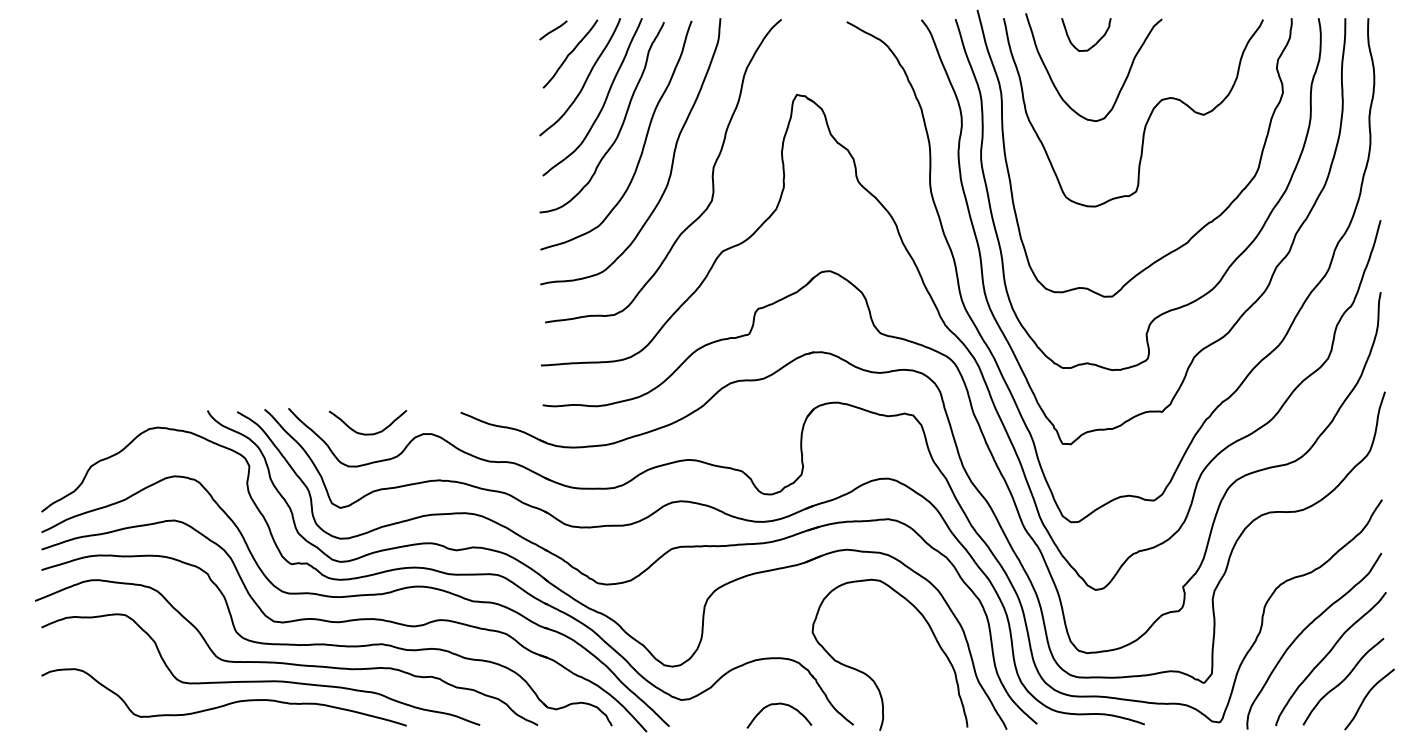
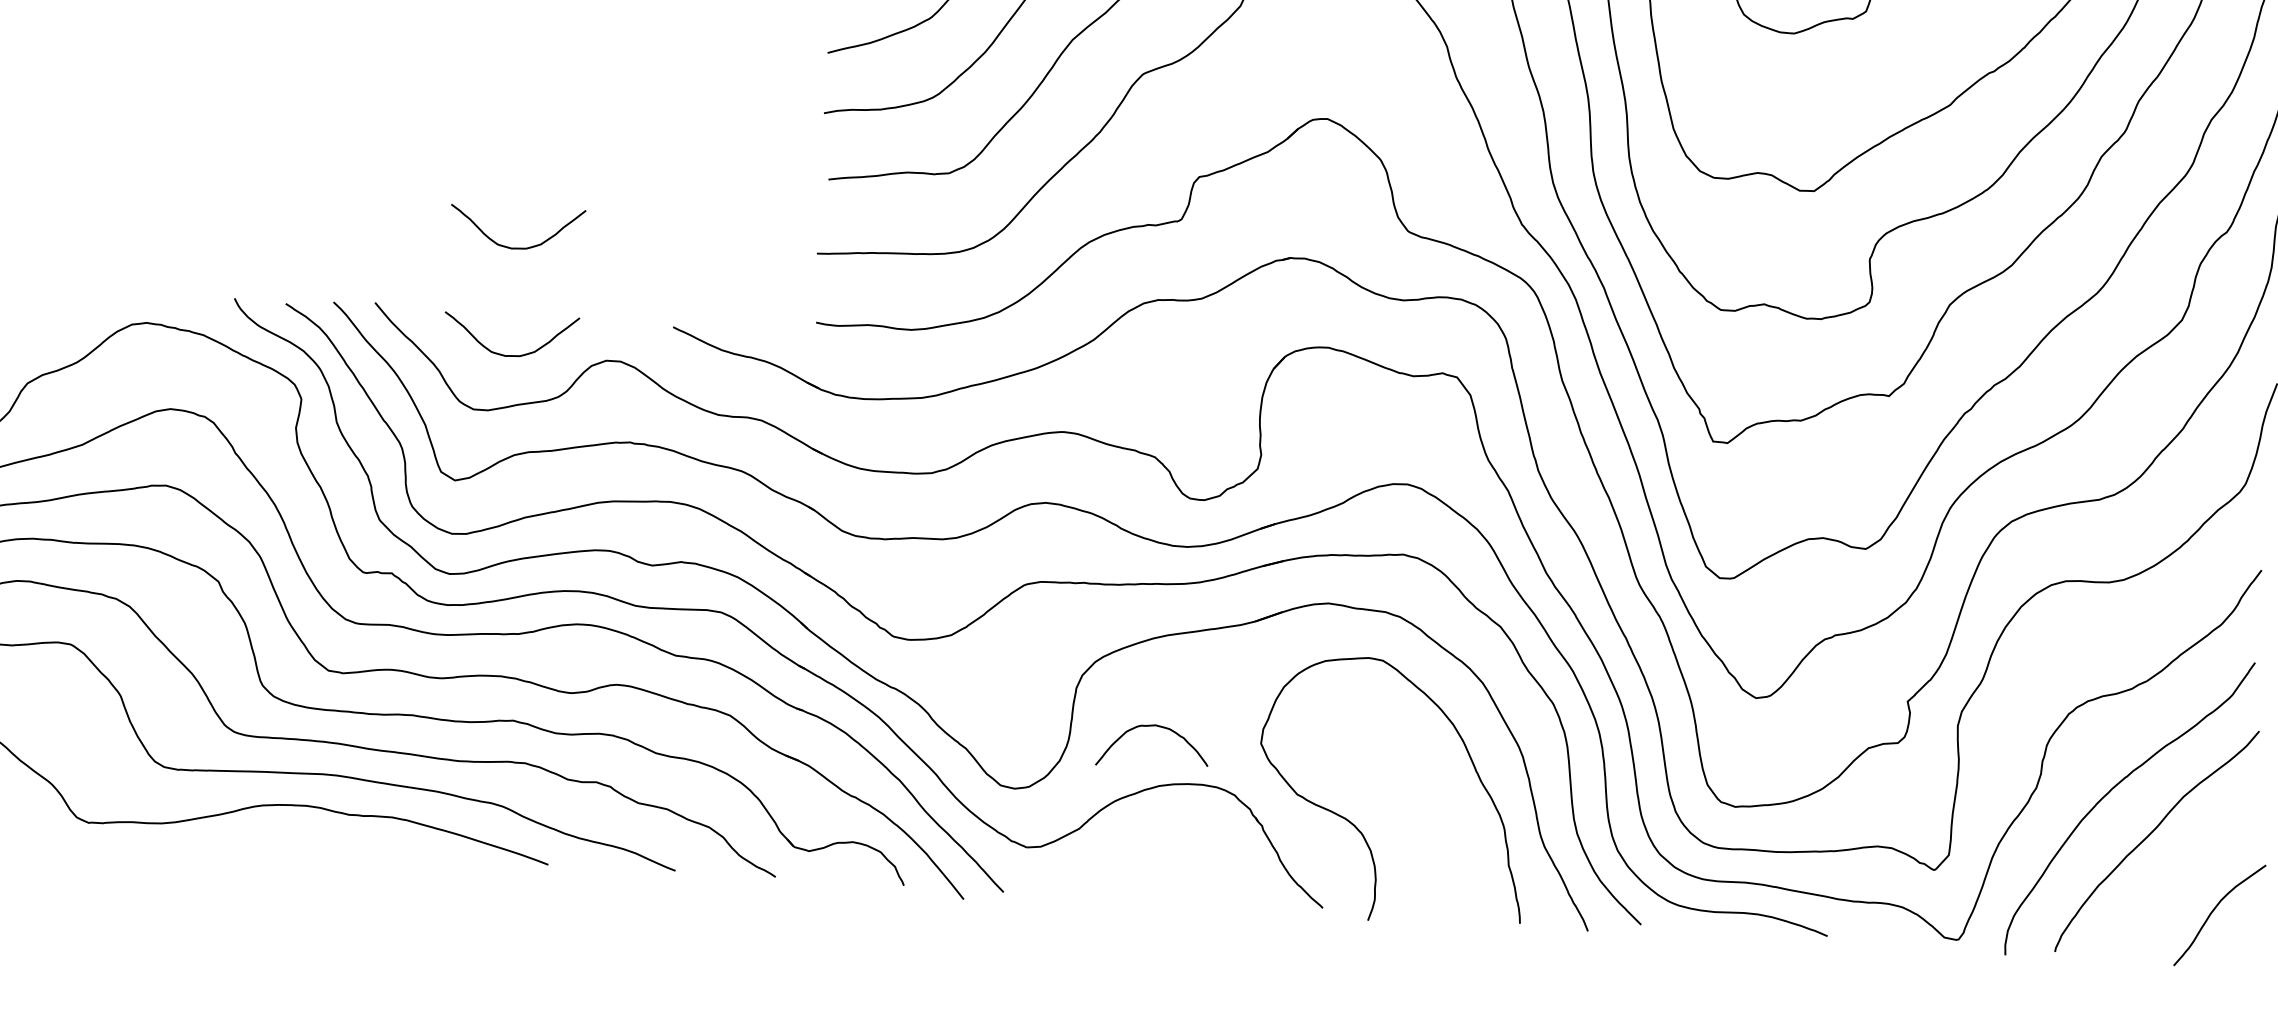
curve: (368, 371) -> (517, 246), added
curve: (1343, 681) -> (2176, 881), removed
curve: (783, 705) -> (1160, 729), moved

